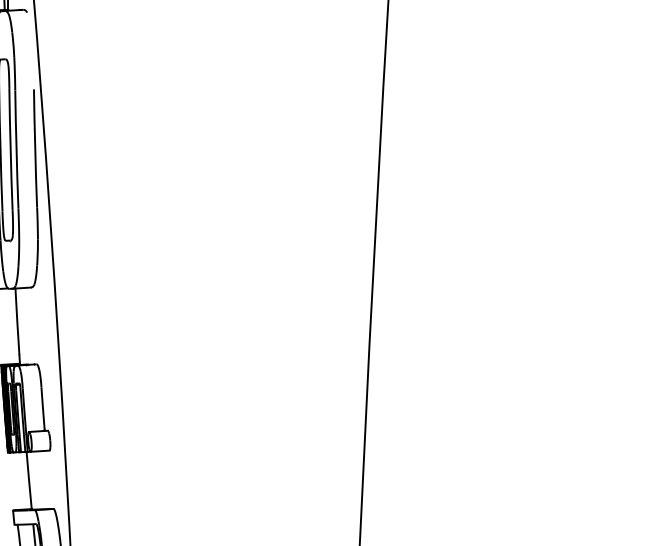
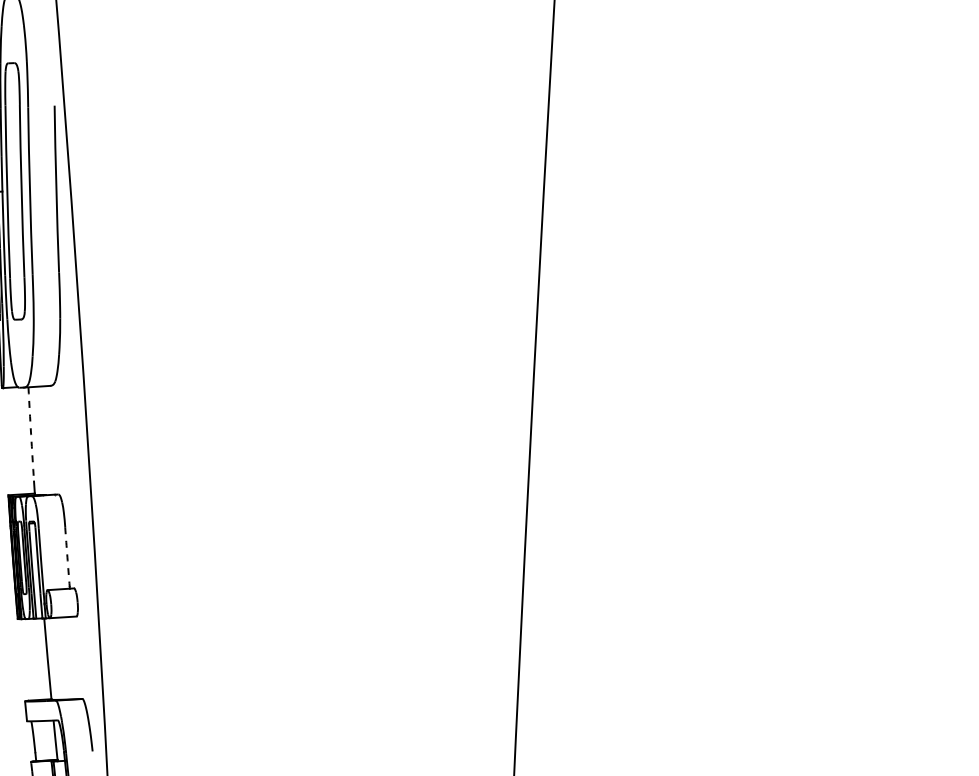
arc: (17, 321) -> (31, 434), solid -> dashed
arc: (43, 408) -> (67, 557), solid -> dashed

